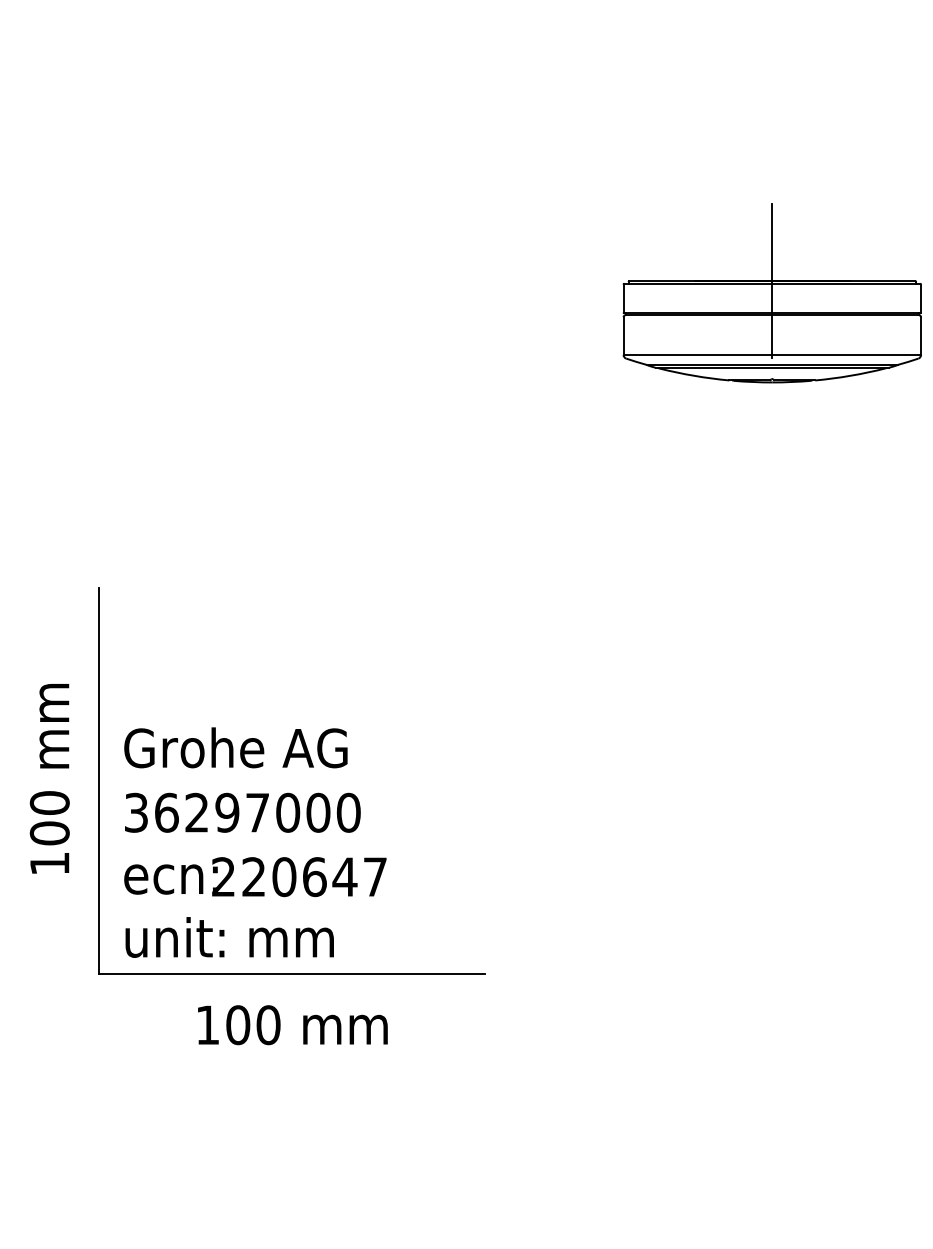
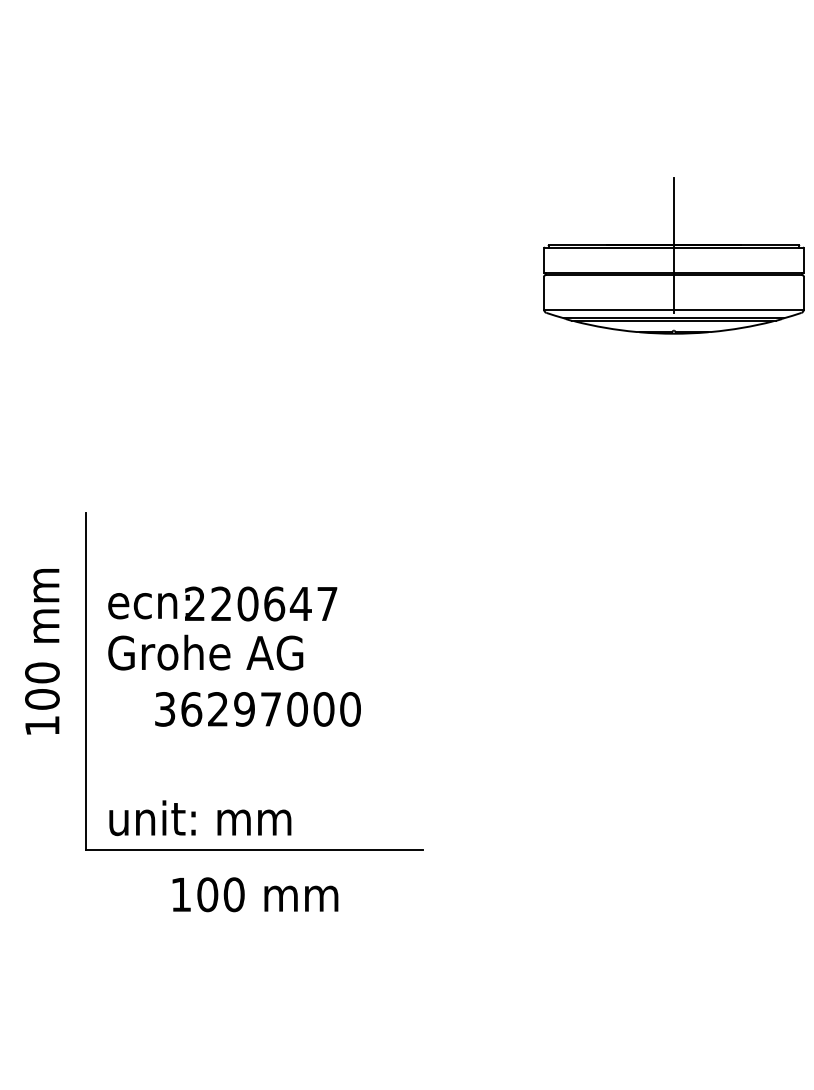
text: (49, 778) -> (42, 651), moved
text: (242, 812) -> (257, 709), moved
text: (255, 877) -> (222, 604), moved

